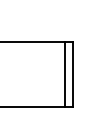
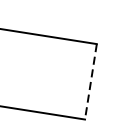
line: (64, 74) -> (80, 80), removed
line: (73, 74) -> (91, 81), solid -> dashed

